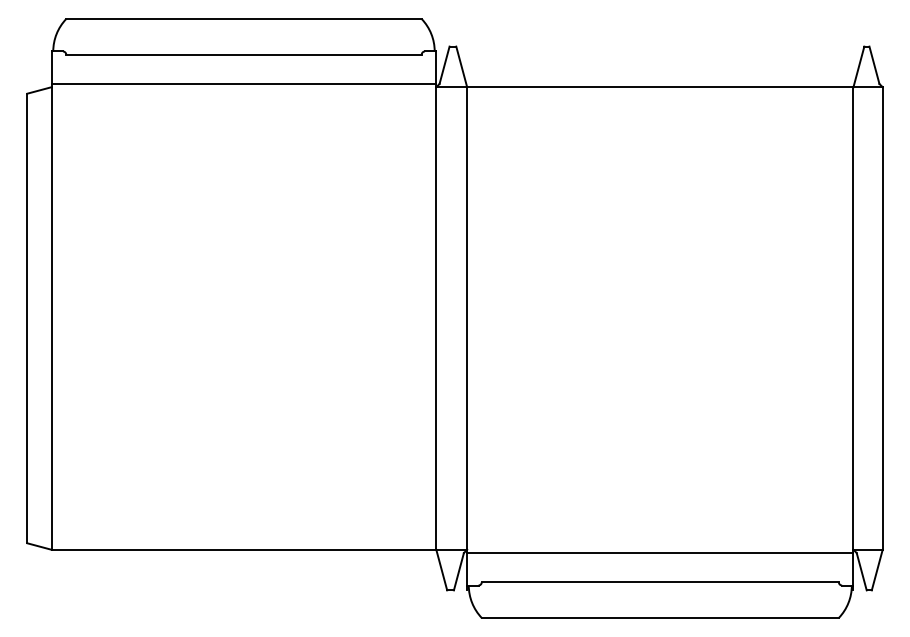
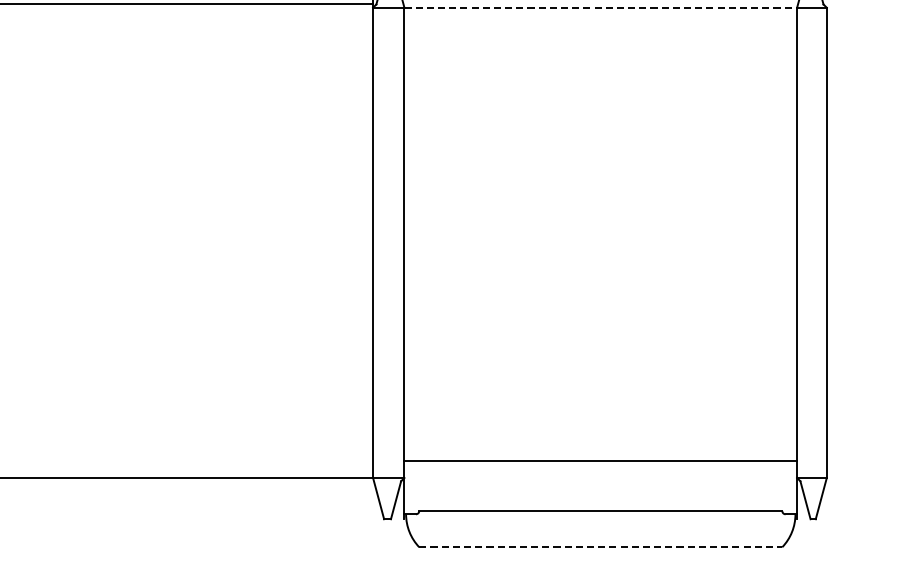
line: (660, 87) -> (600, 8), solid -> dashed
line: (660, 553) -> (600, 461), moved
line: (660, 617) -> (600, 546), solid -> dashed

